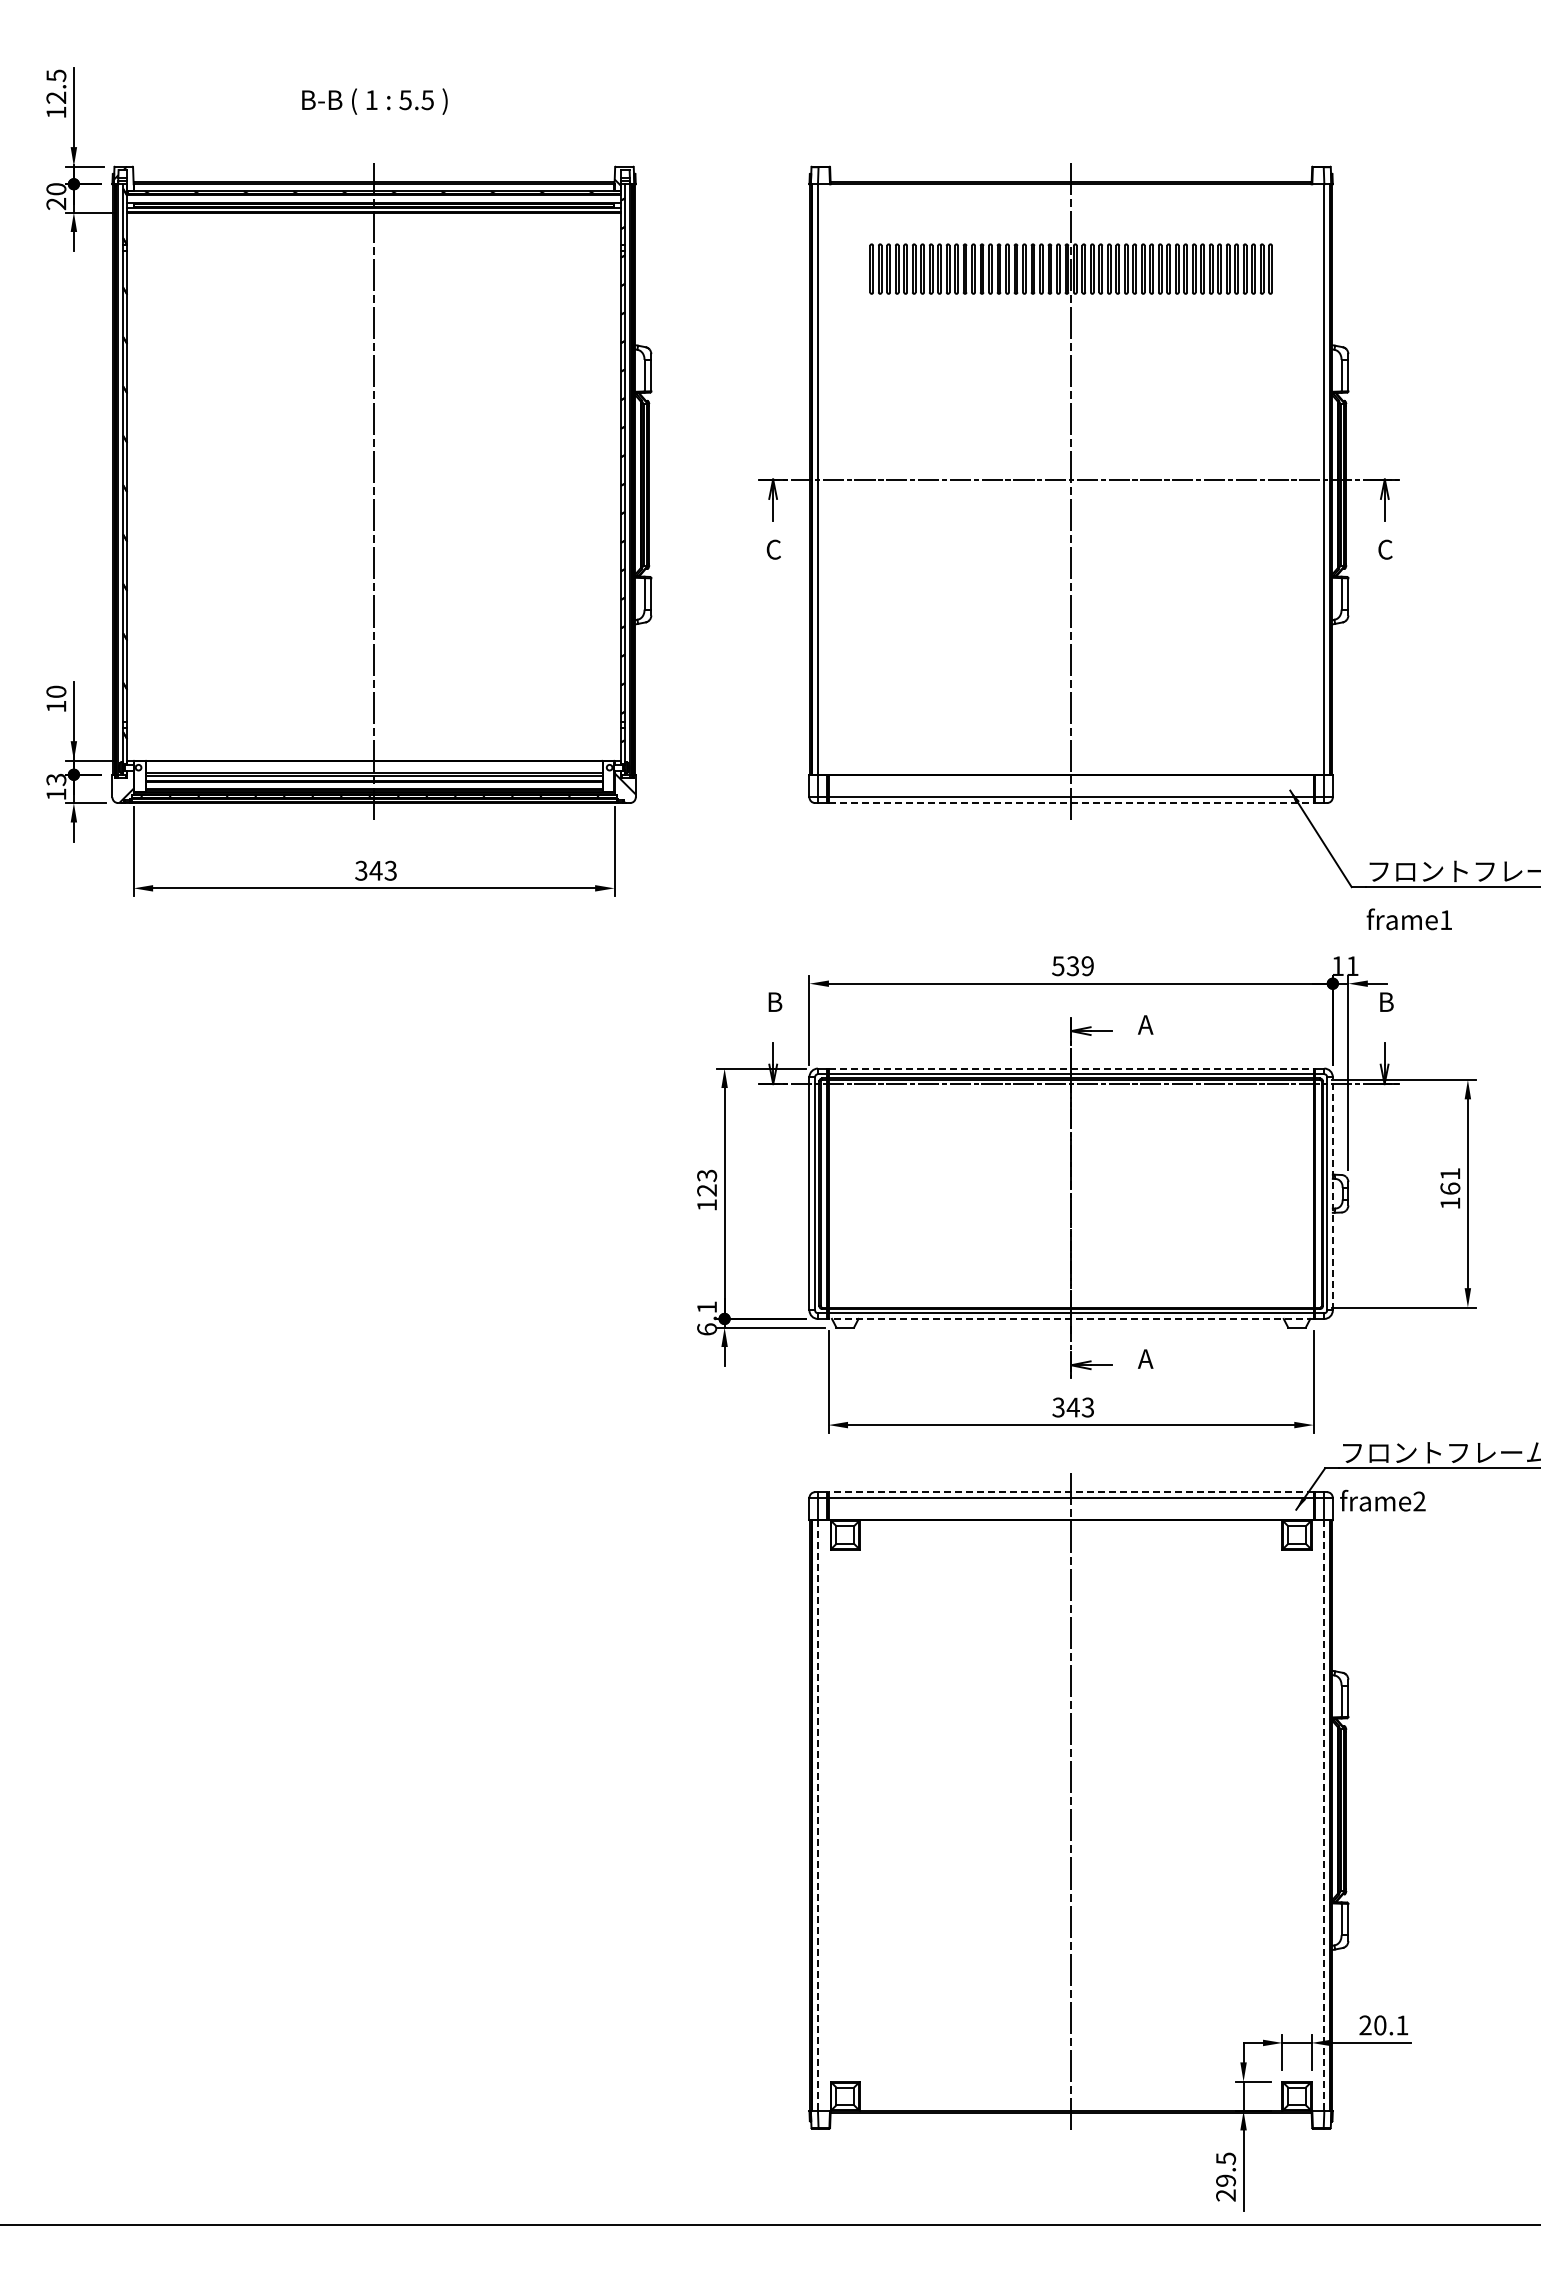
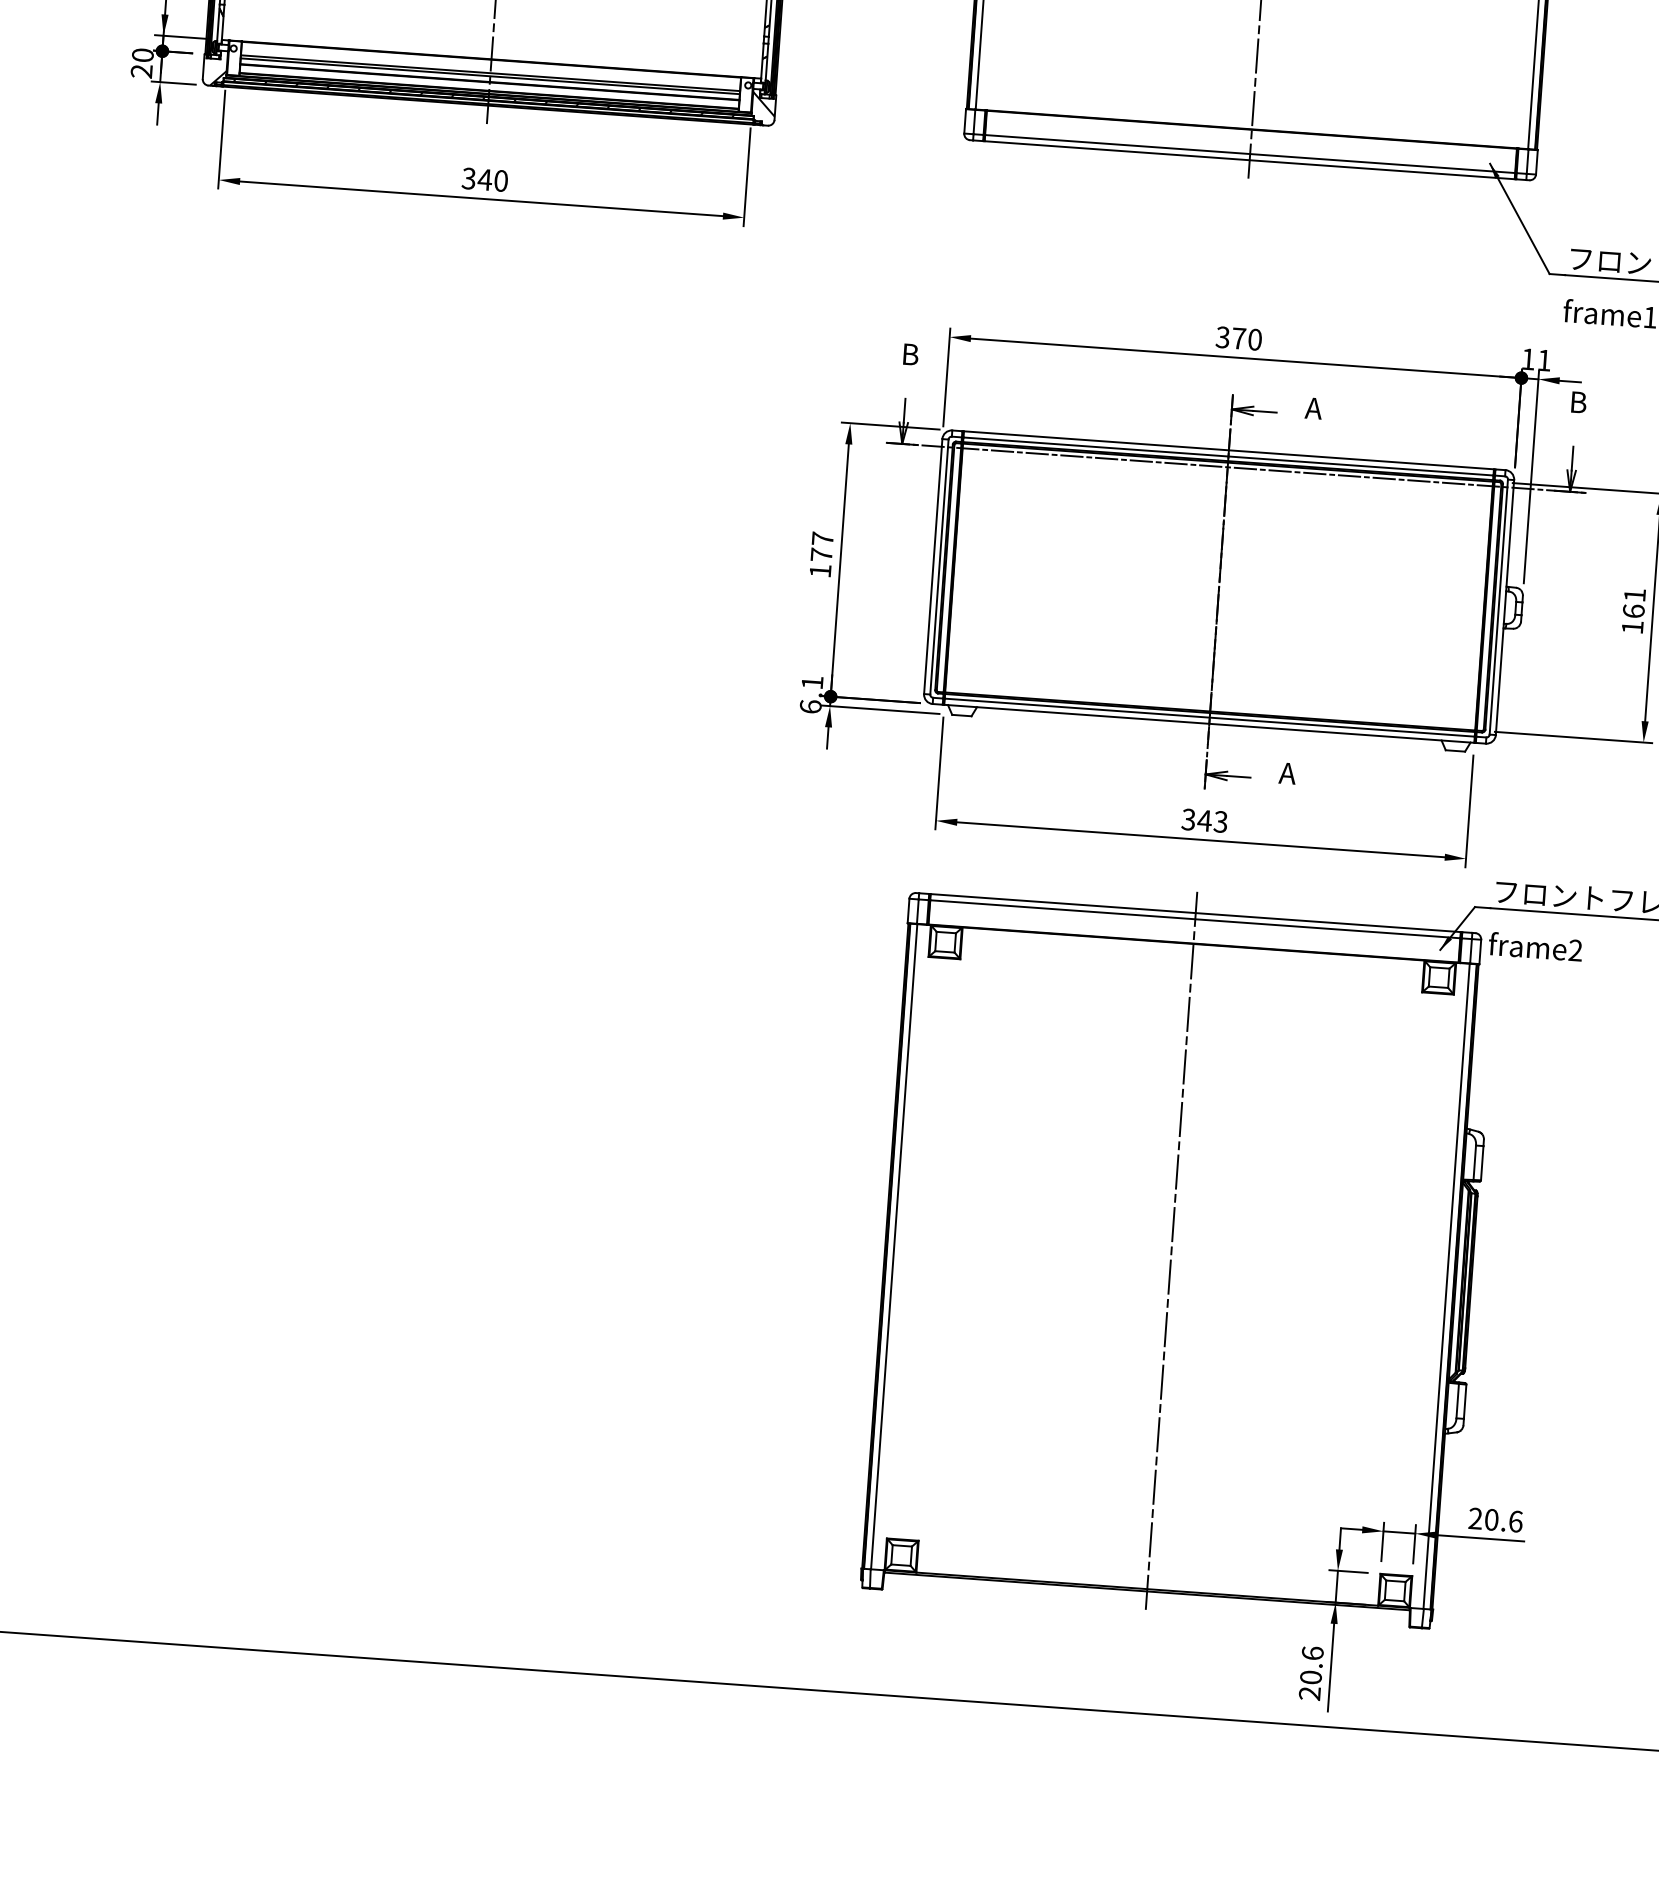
text: (56, 786) -> (142, 62), 13 -> 20
line: (1071, 803) -> (1250, 160), dashed -> solid
text: (390, 870) -> (500, 180), 343 -> 340
text: (1072, 966) -> (1238, 338), 539 -> 370
line: (1071, 1068) -> (1229, 450), dashed -> solid
text: (707, 1182) -> (822, 546), 123 -> 177
line: (1332, 1193) -> (1504, 607), dashed -> solid
line: (1071, 1318) -> (1209, 723), dashed -> solid
line: (1071, 1492) -> (1196, 913), dashed -> solid
line: (818, 1816) -> (894, 1247), dashed -> solid
line: (1323, 1816) -> (1446, 1287), dashed -> solid
text: (1402, 2025) -> (1515, 1521), 20.1 -> 20.6
text: (1226, 2169) -> (1312, 1665), 29.5 -> 20.6

